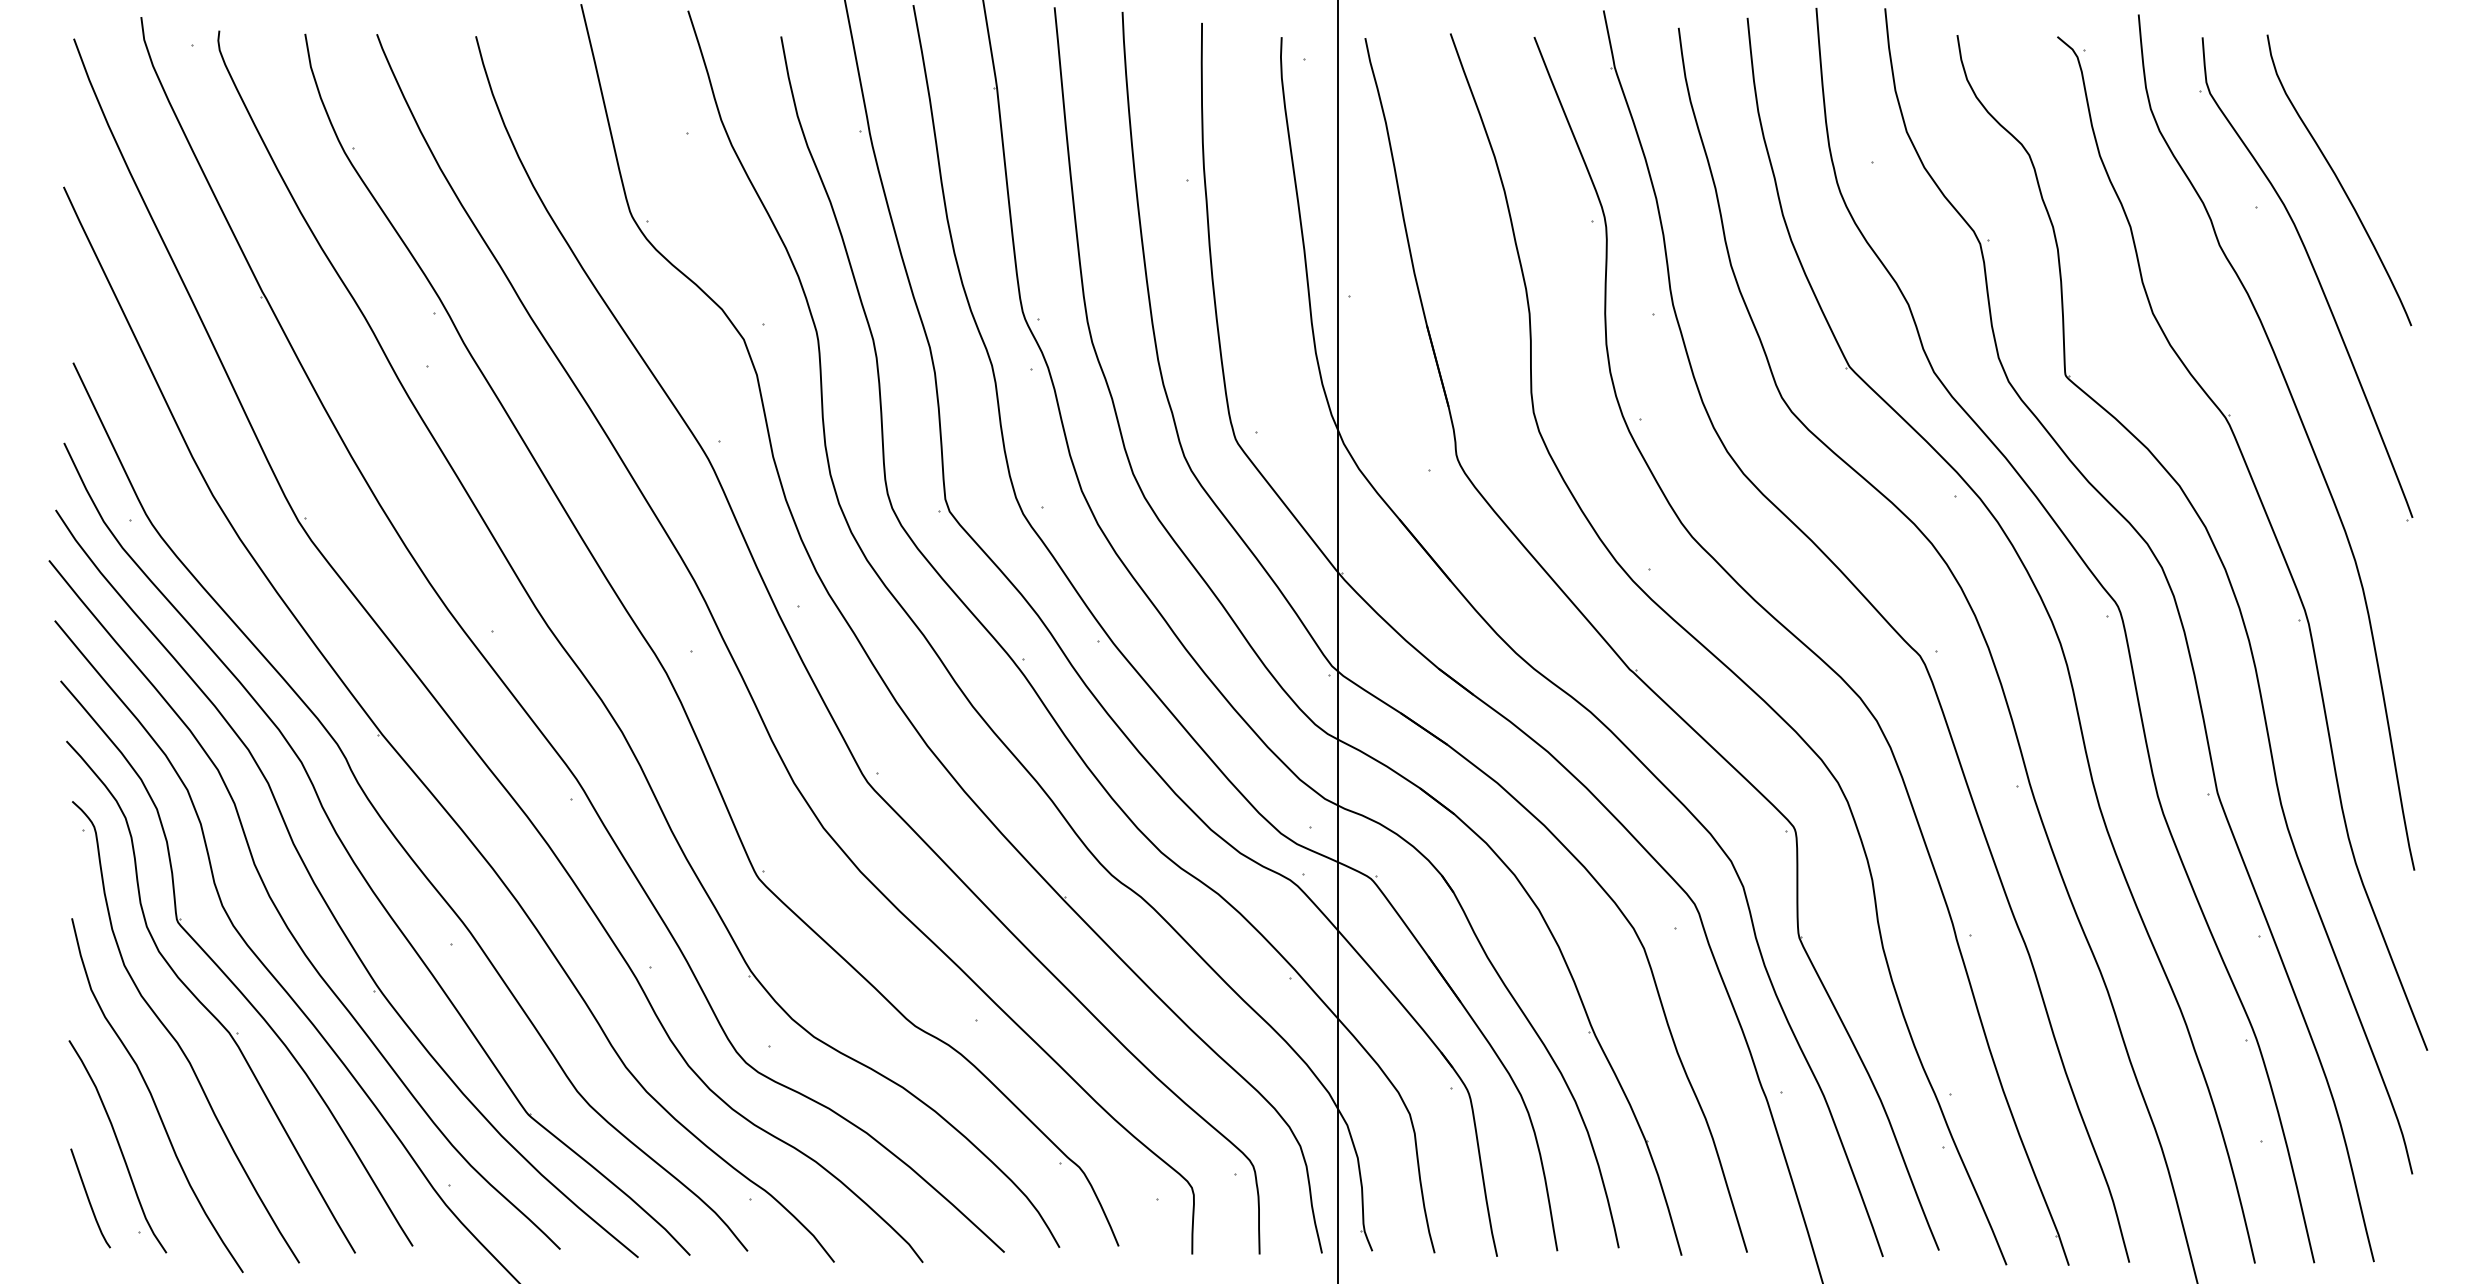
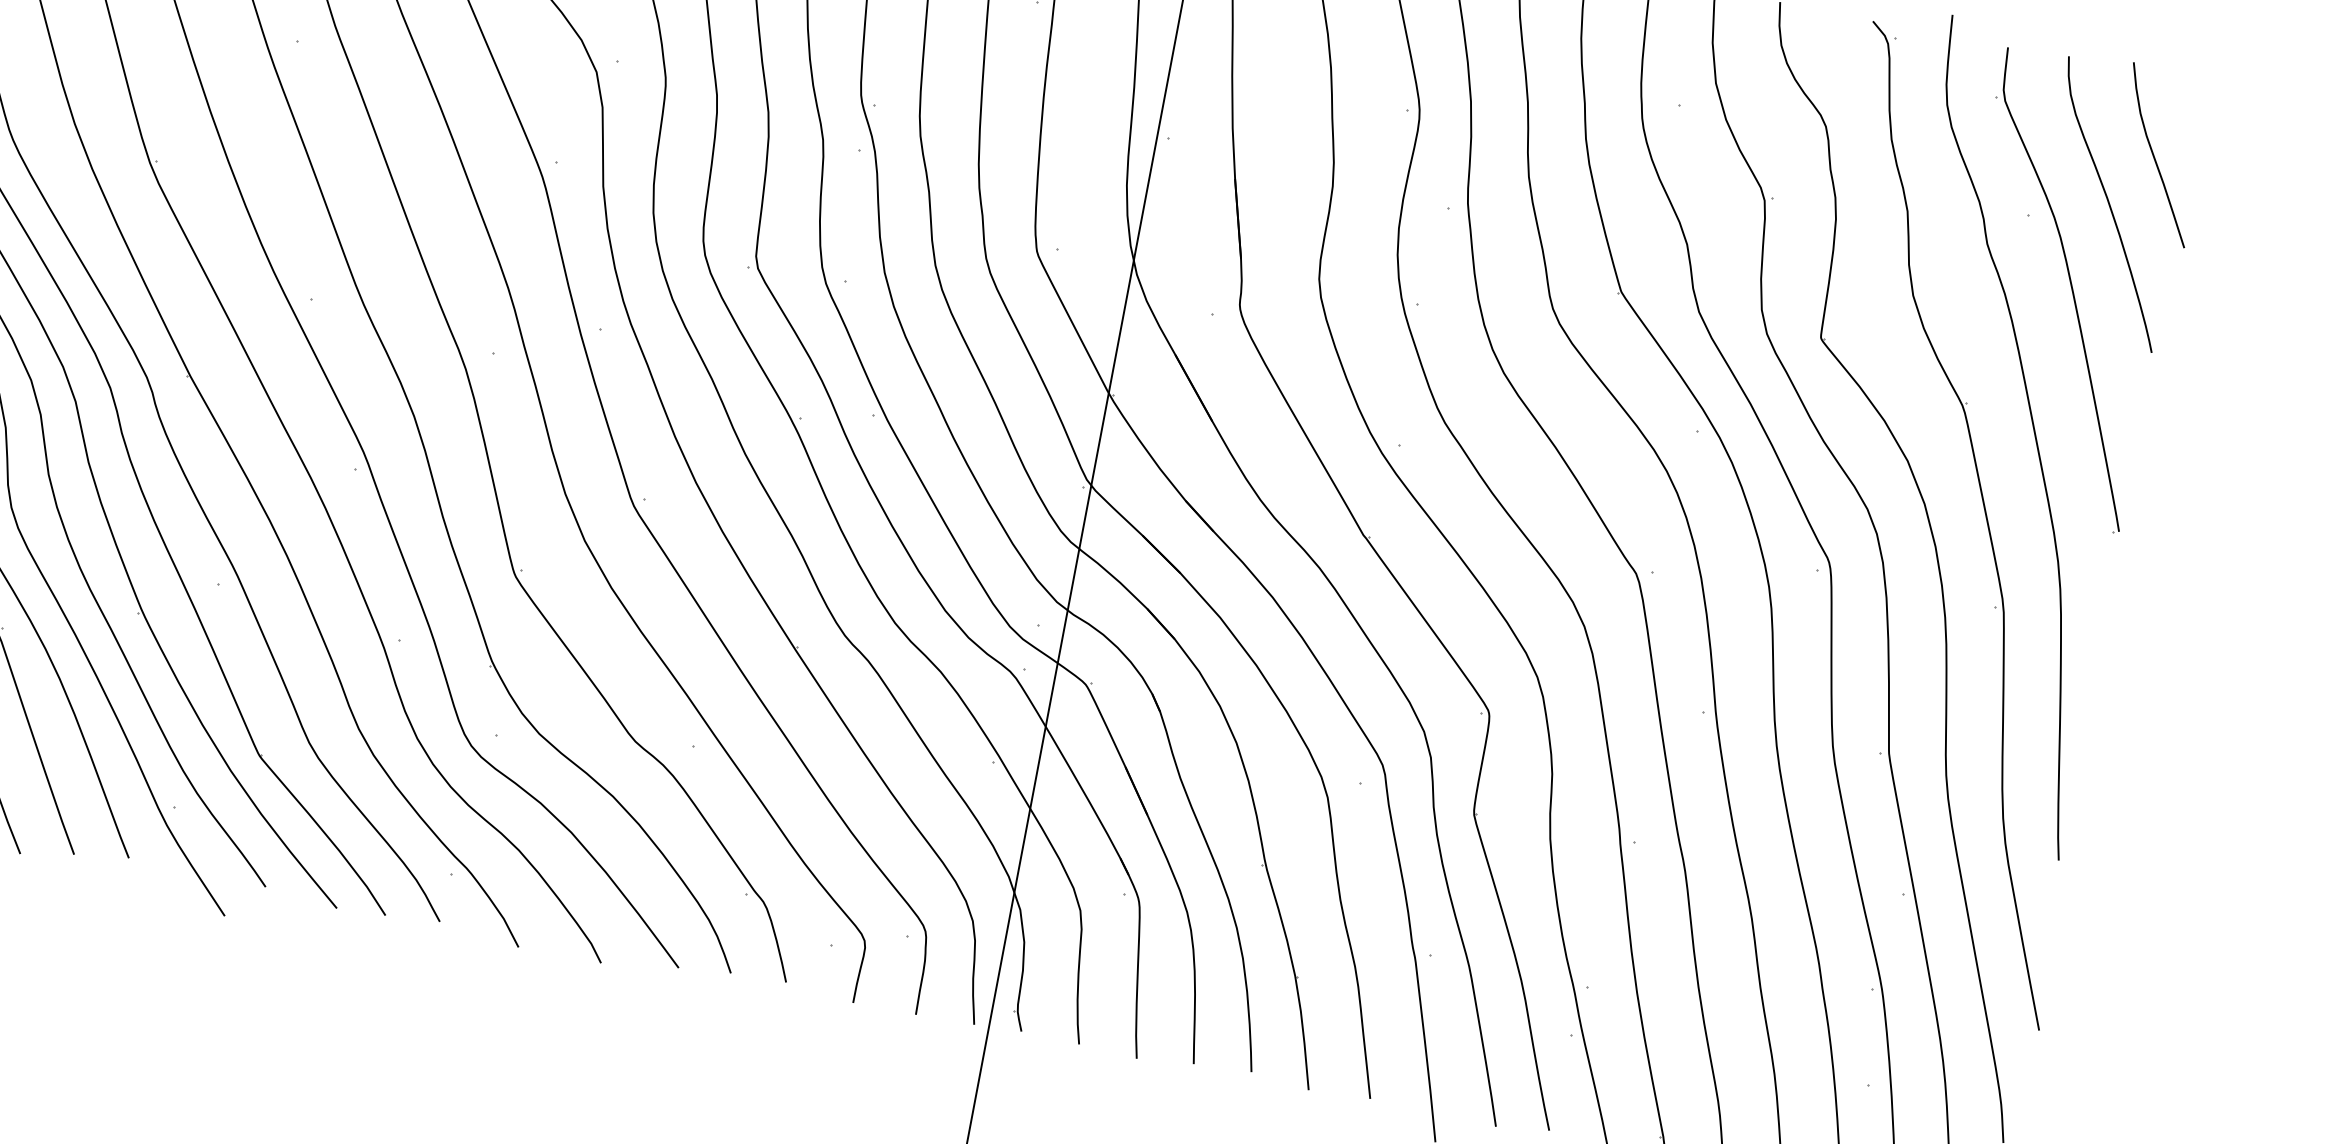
curve: (2376, 122) -> (2155, 157), added

